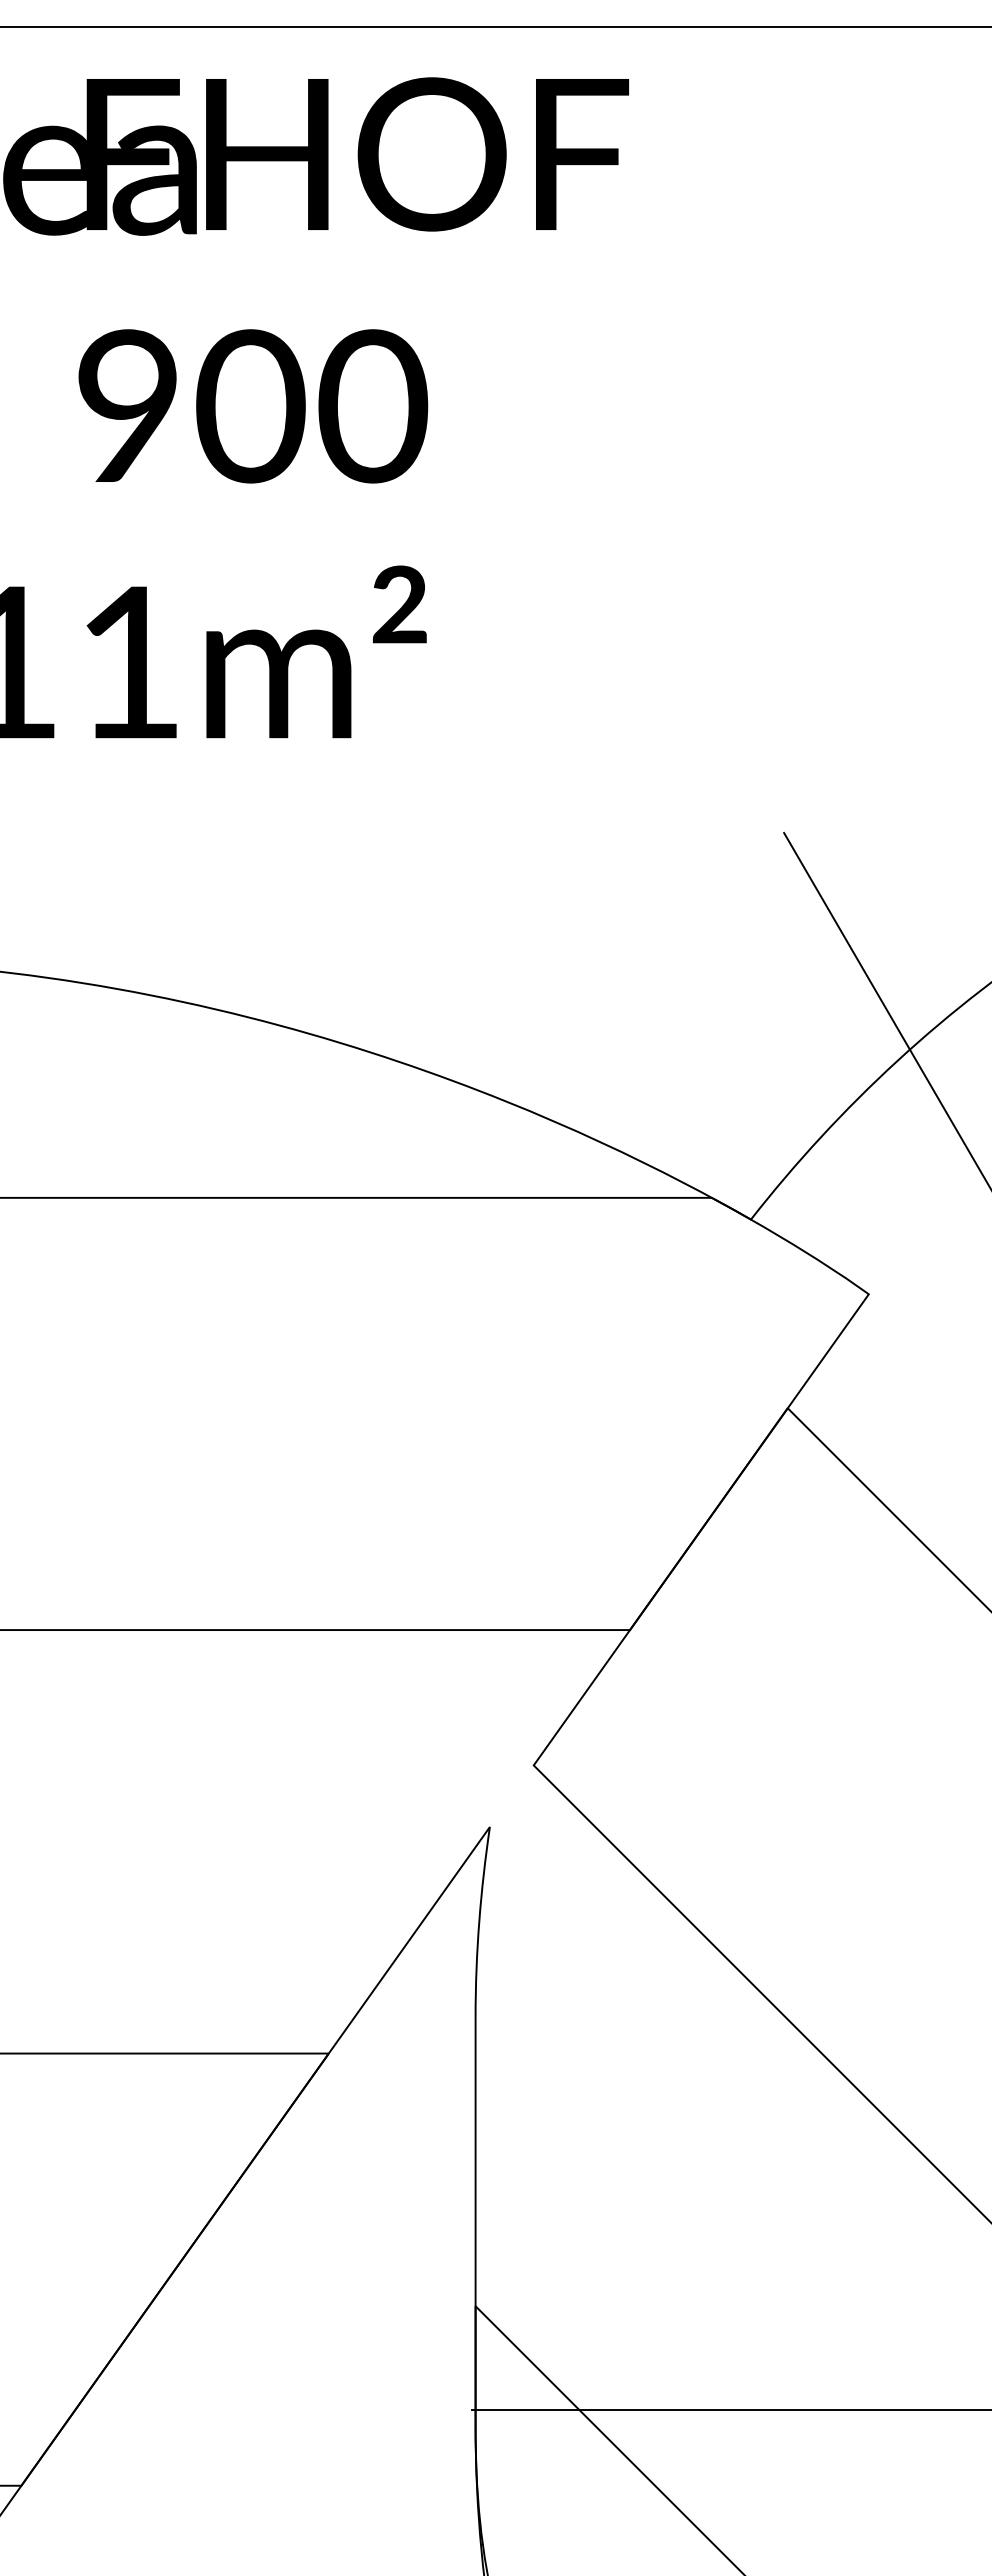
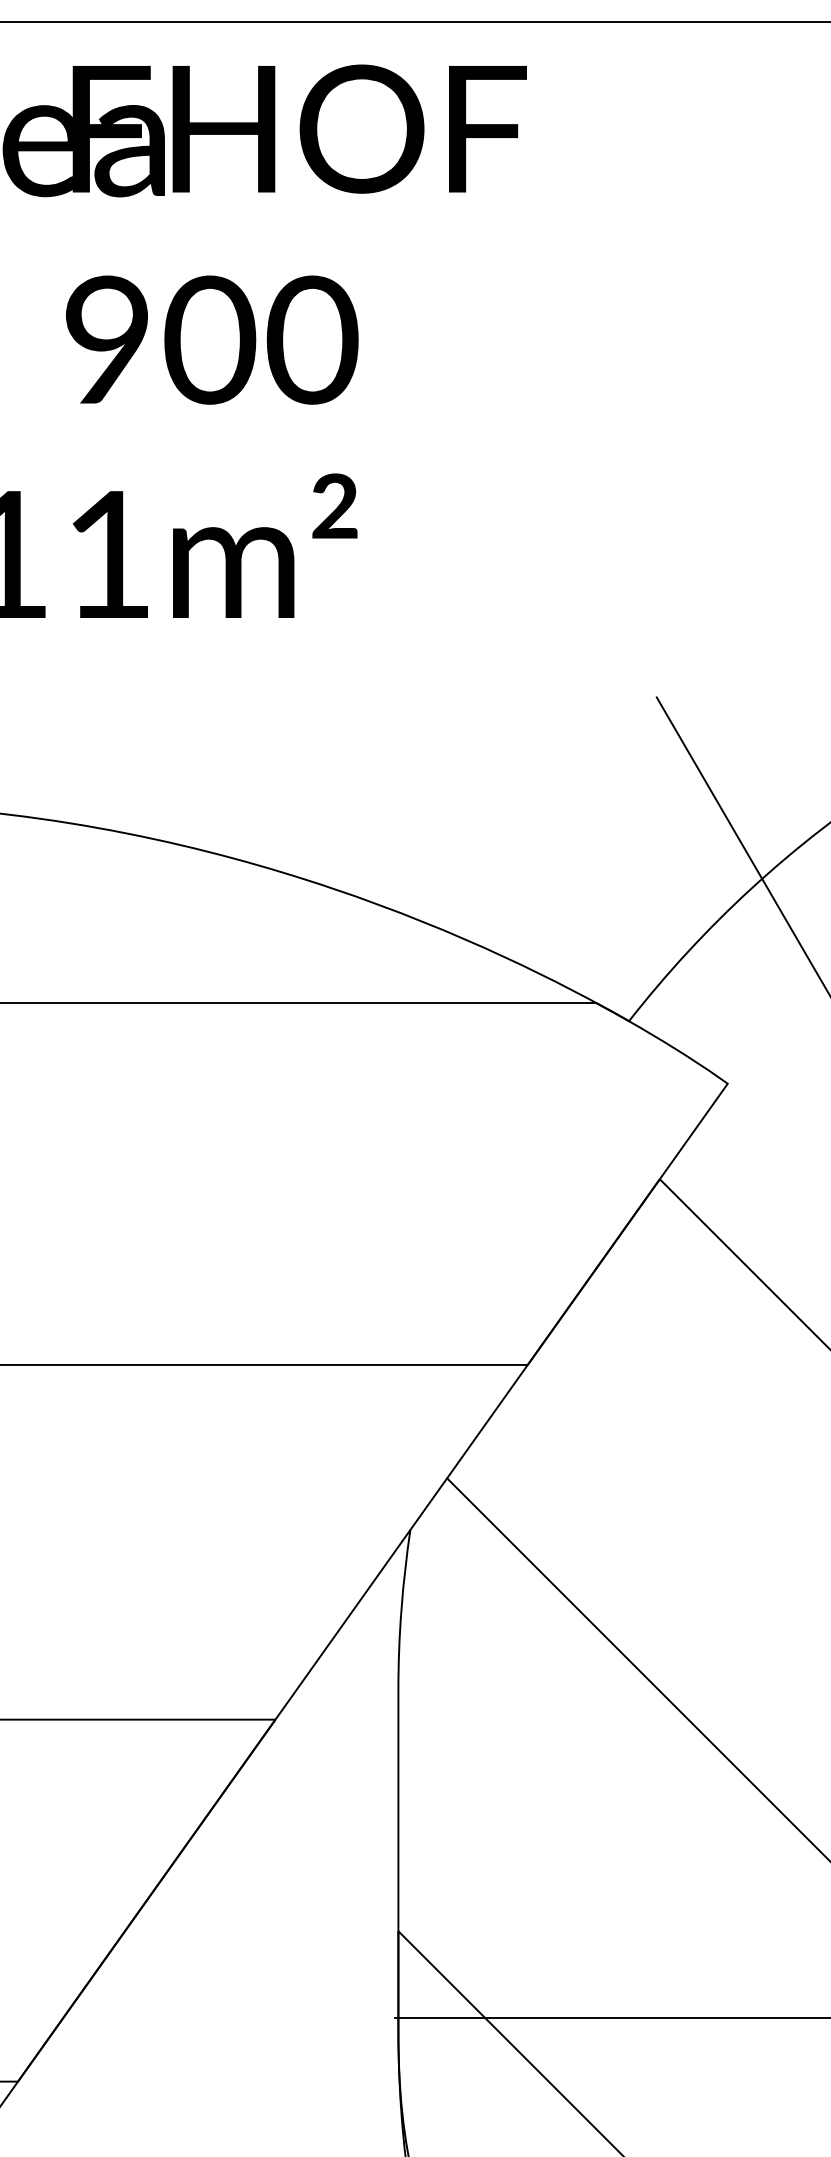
line: (511, 1795) -> (428, 1503), added

